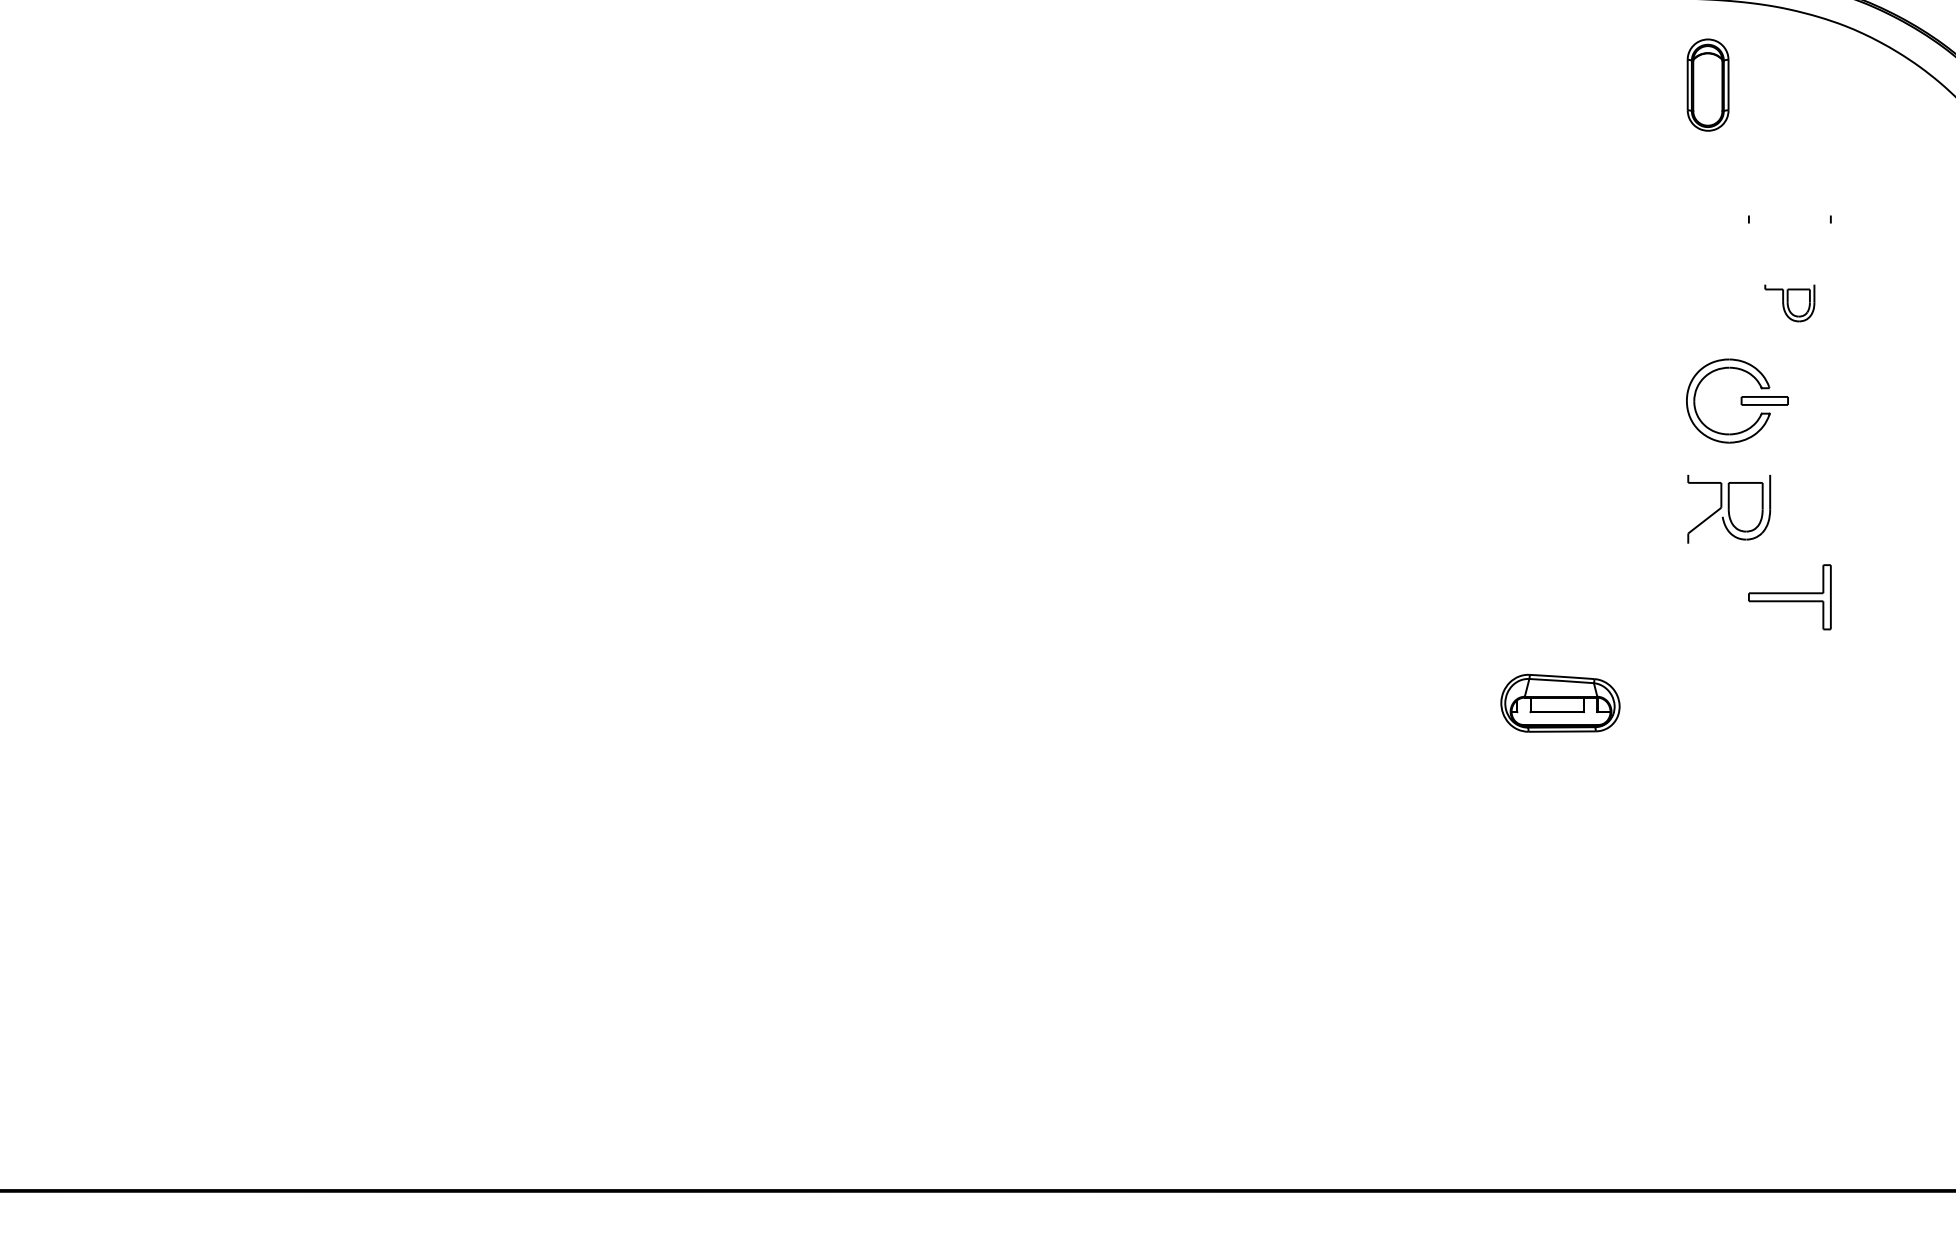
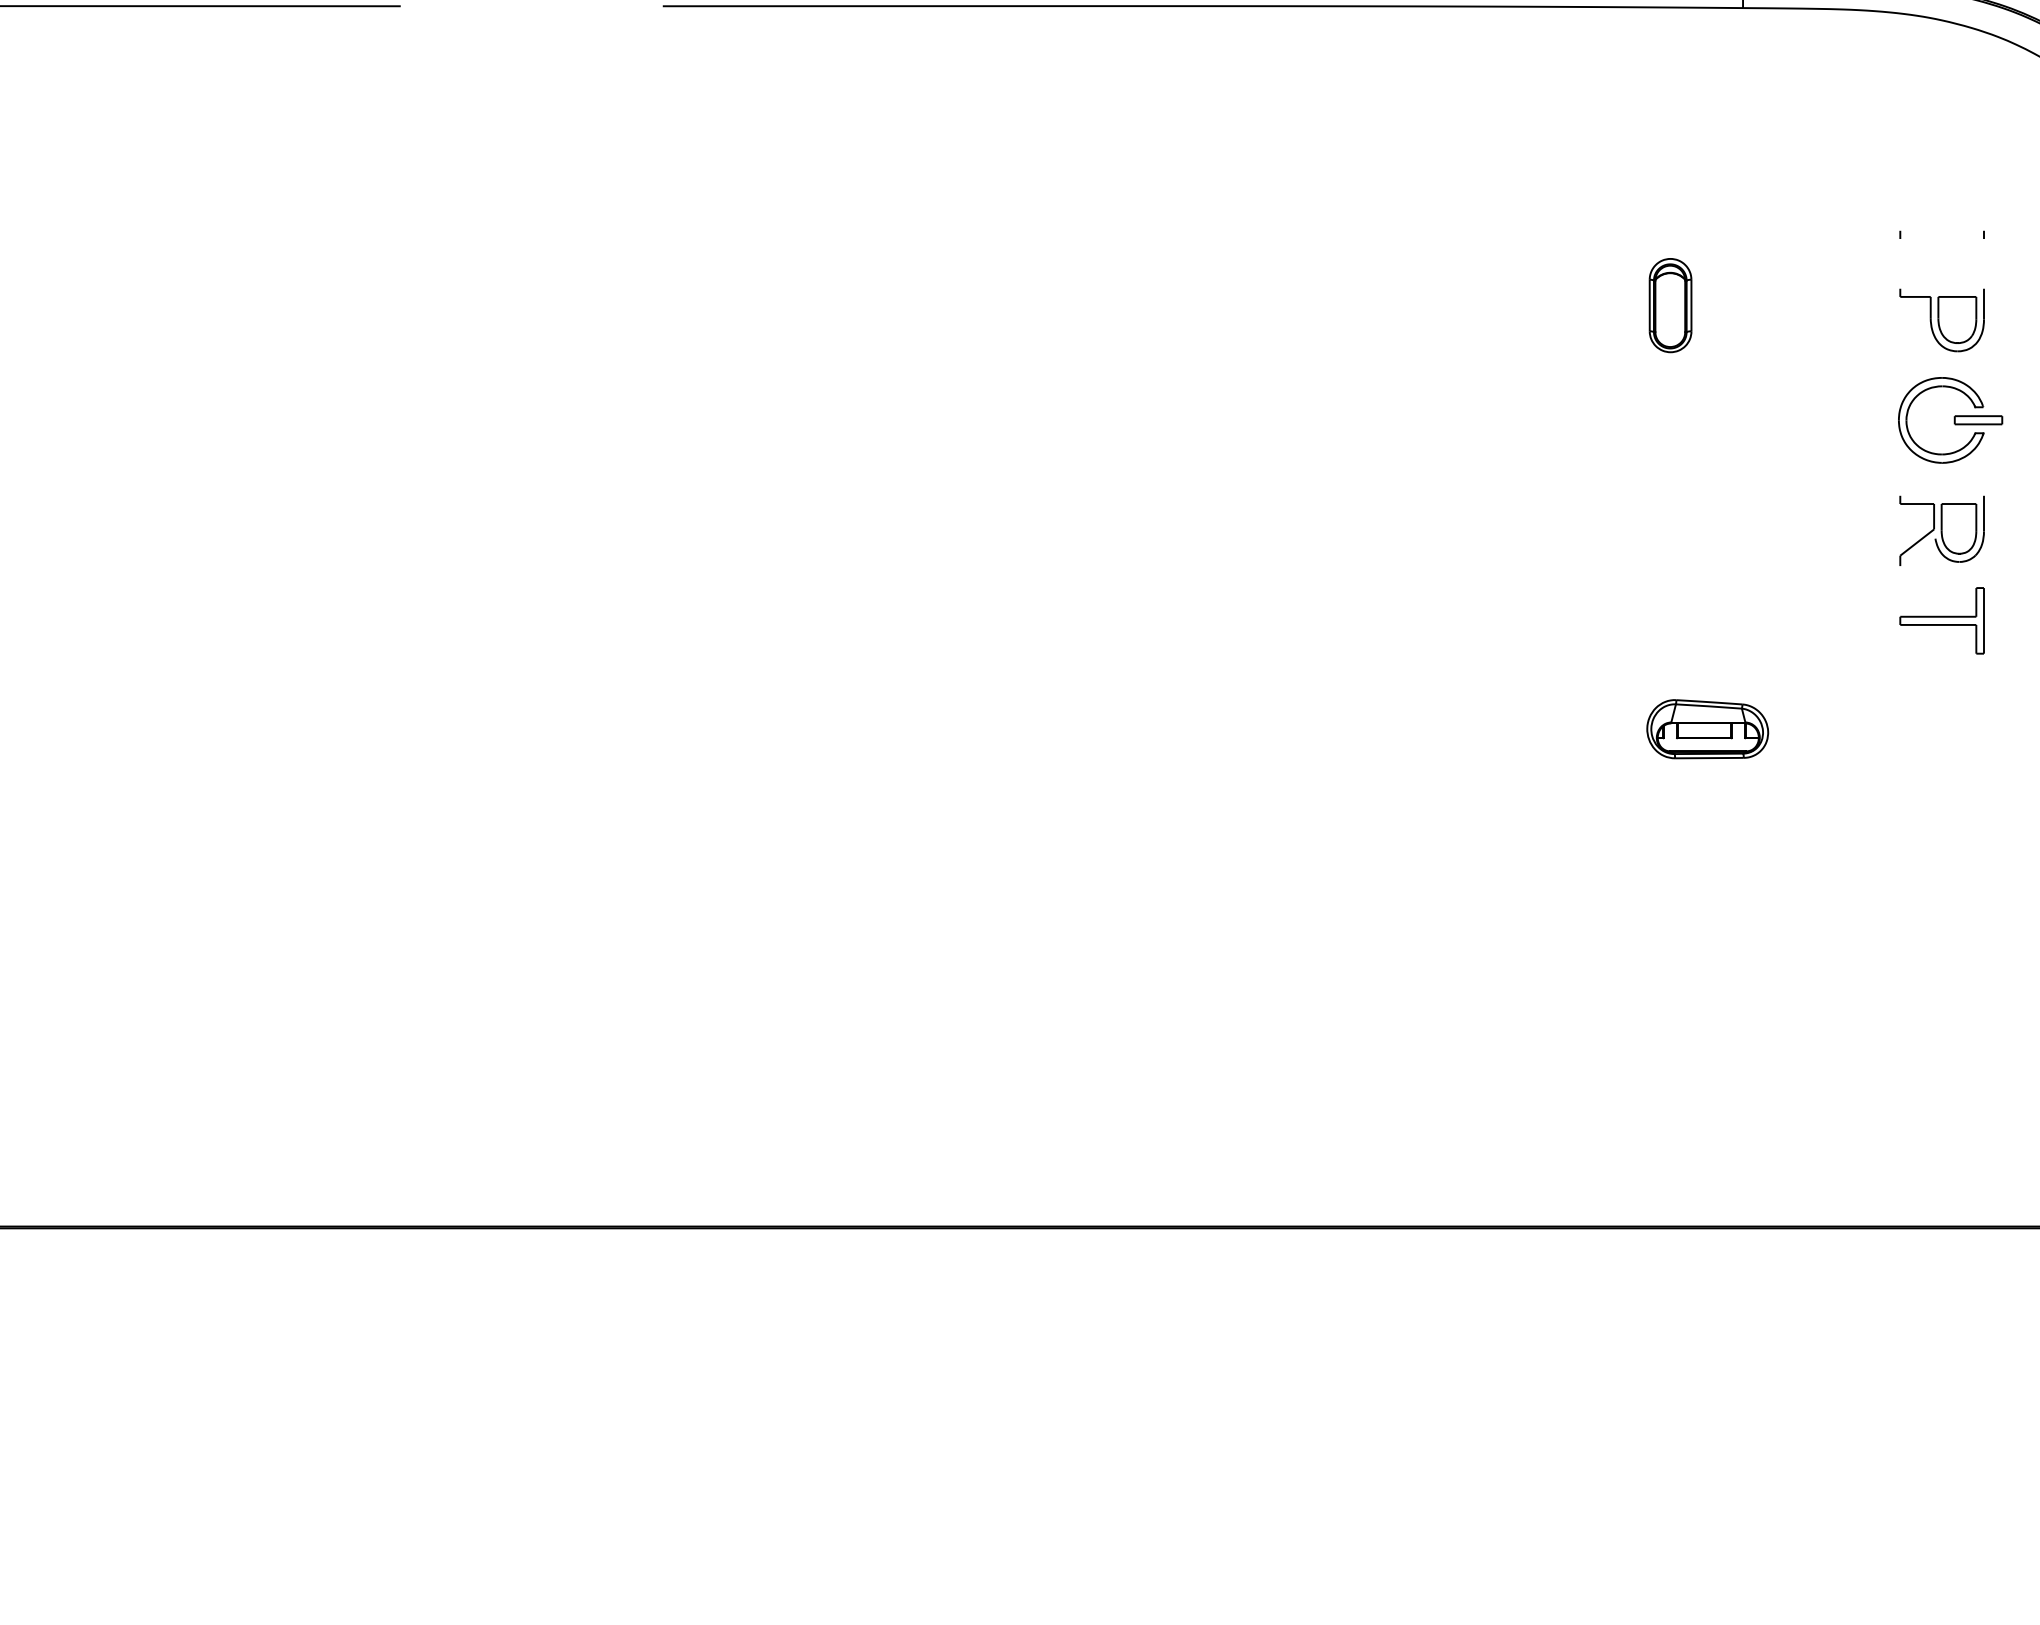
part: (1708, 85) -> (1670, 305), moved
part: (1789, 303) -> (1941, 320), size x1.67
part: (1737, 401) -> (1950, 420), moved
part: (1728, 508) -> (1941, 530), moved

